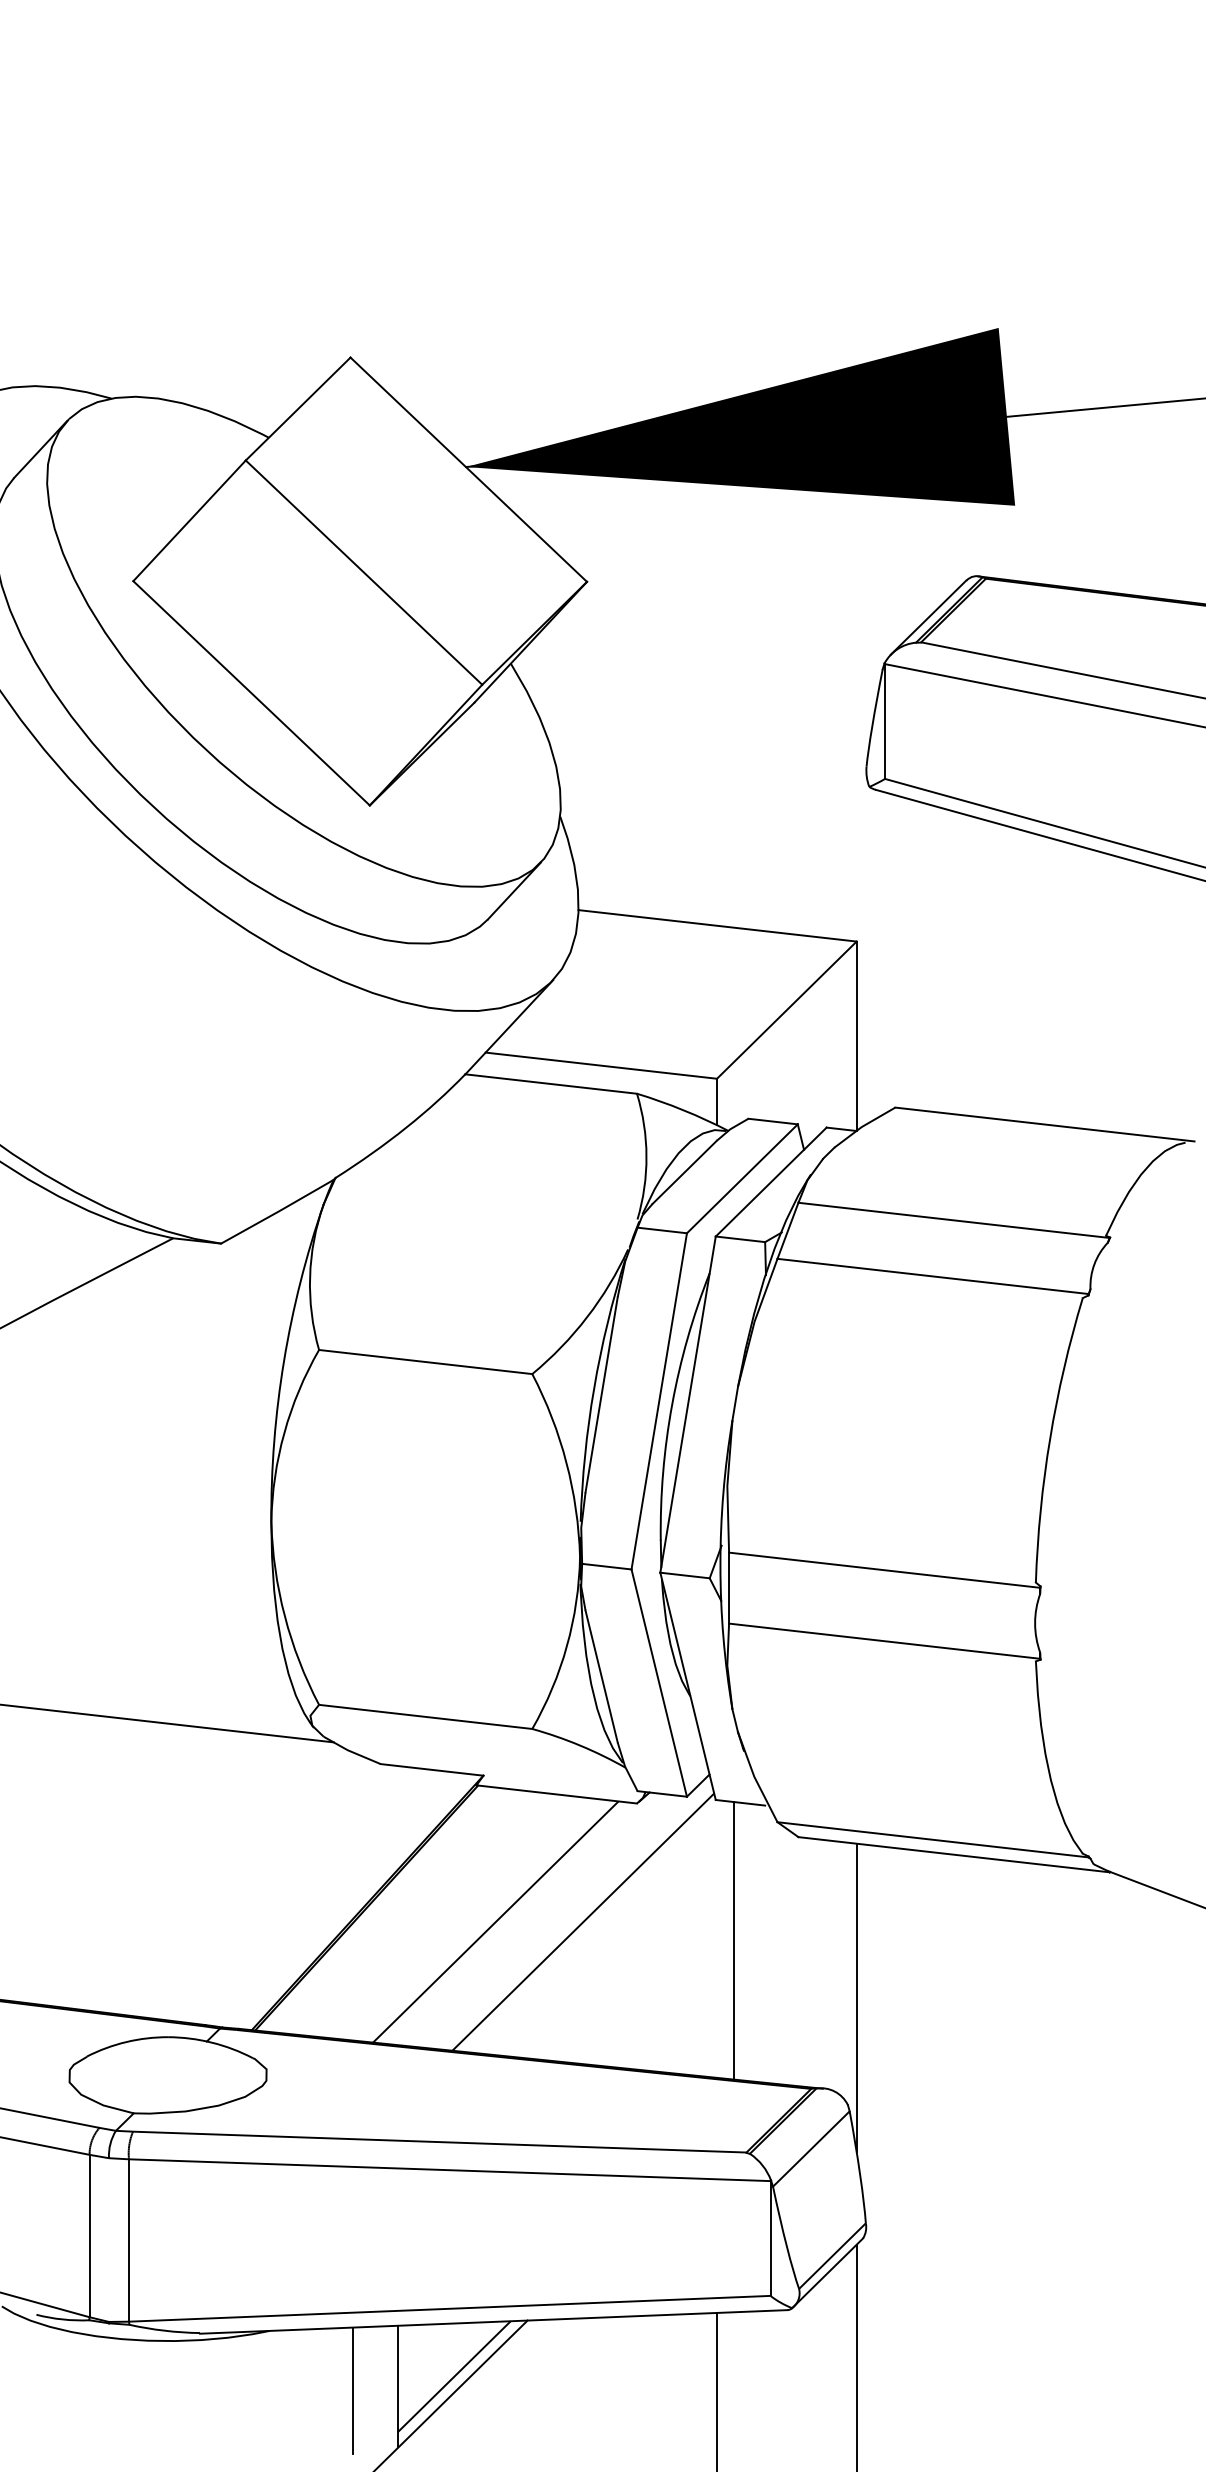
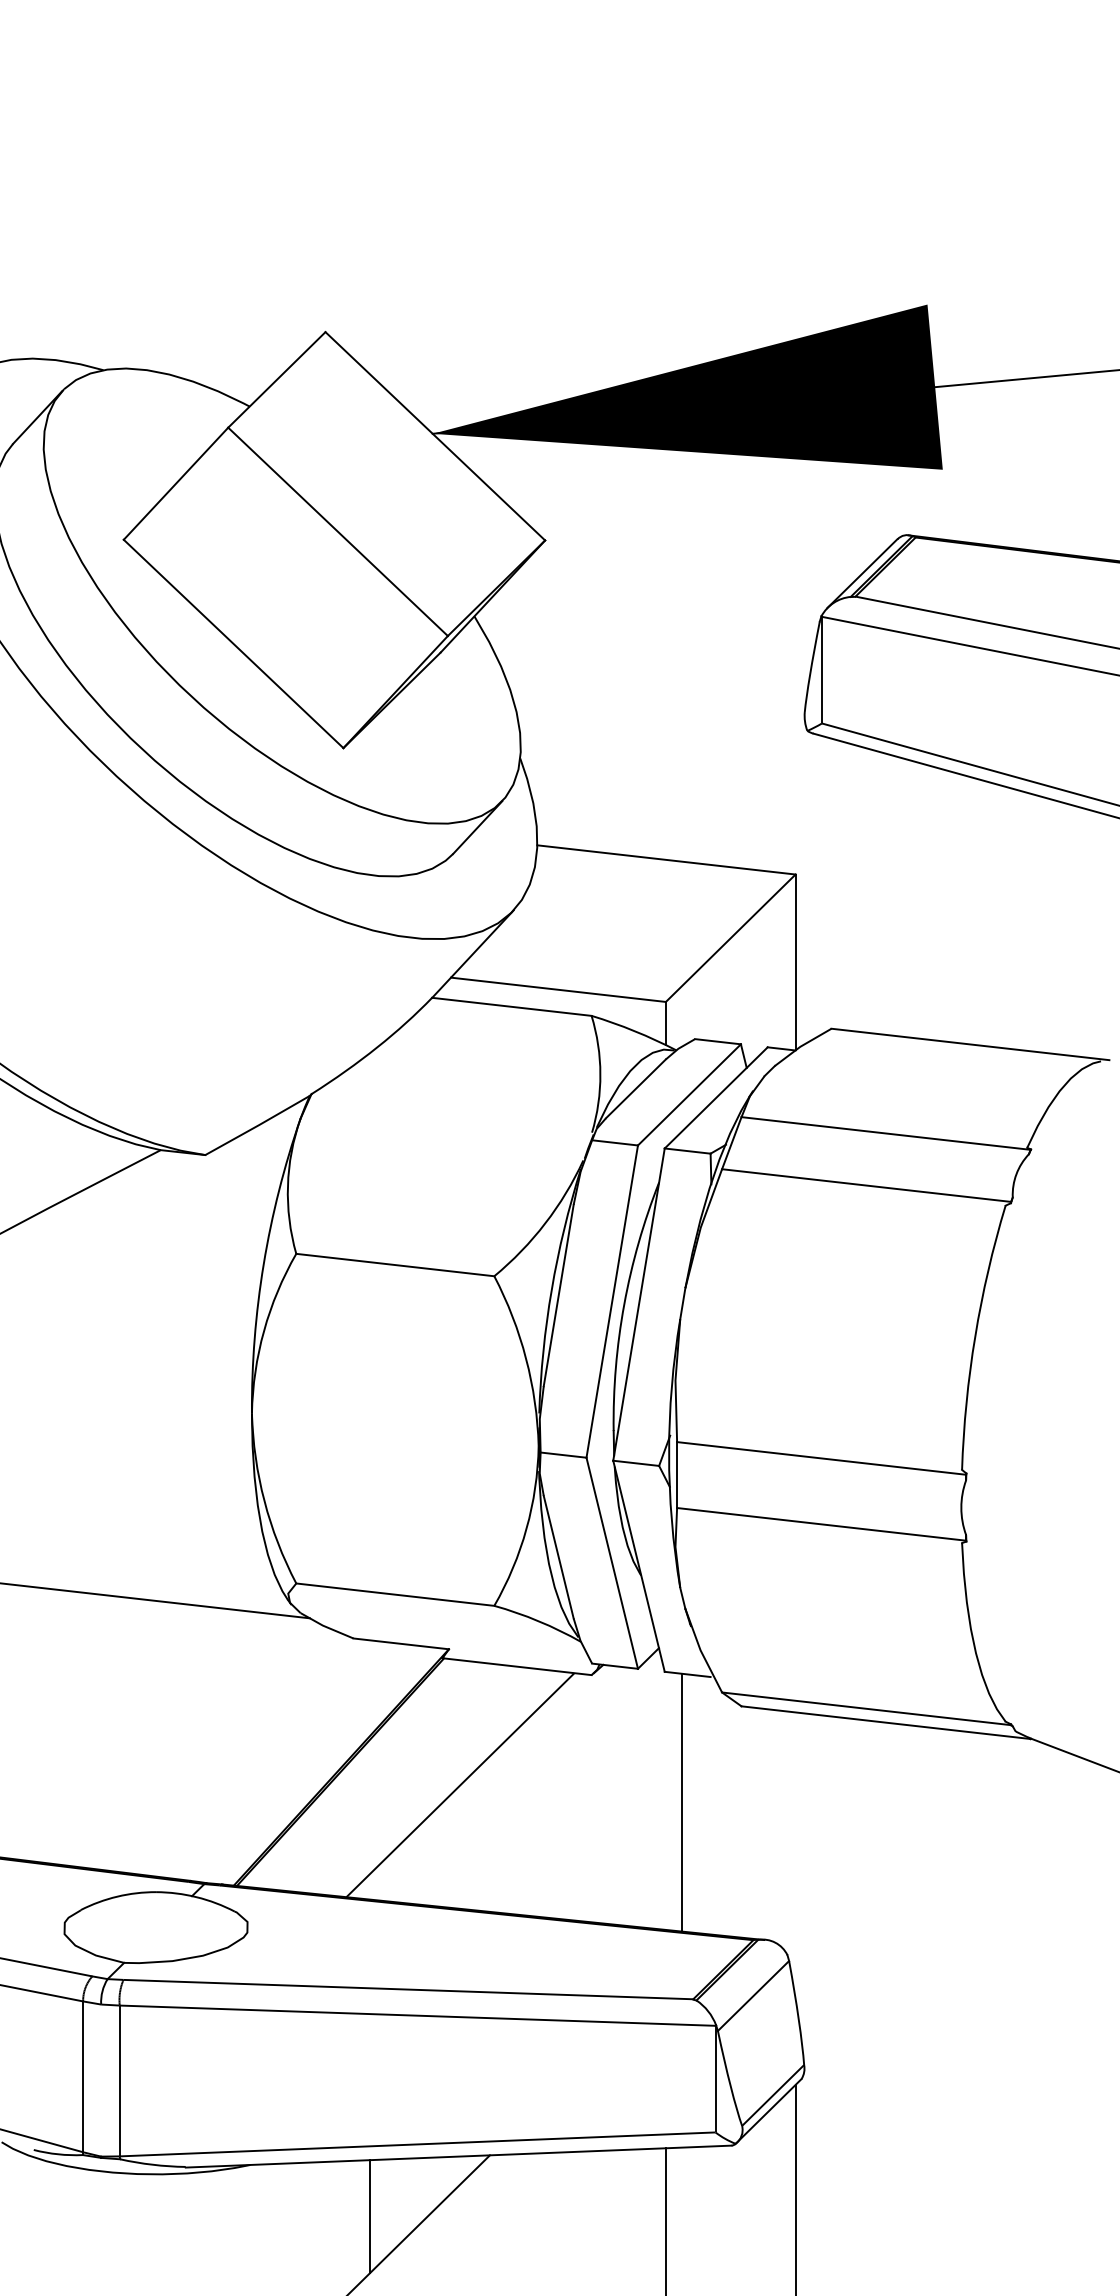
line: (583, 1921) -> (541, 1784), removed
line: (856, 1997) -> (795, 1855), removed
line: (454, 2376) -> (422, 2207), removed
line: (352, 2390) -> (327, 2220), removed

